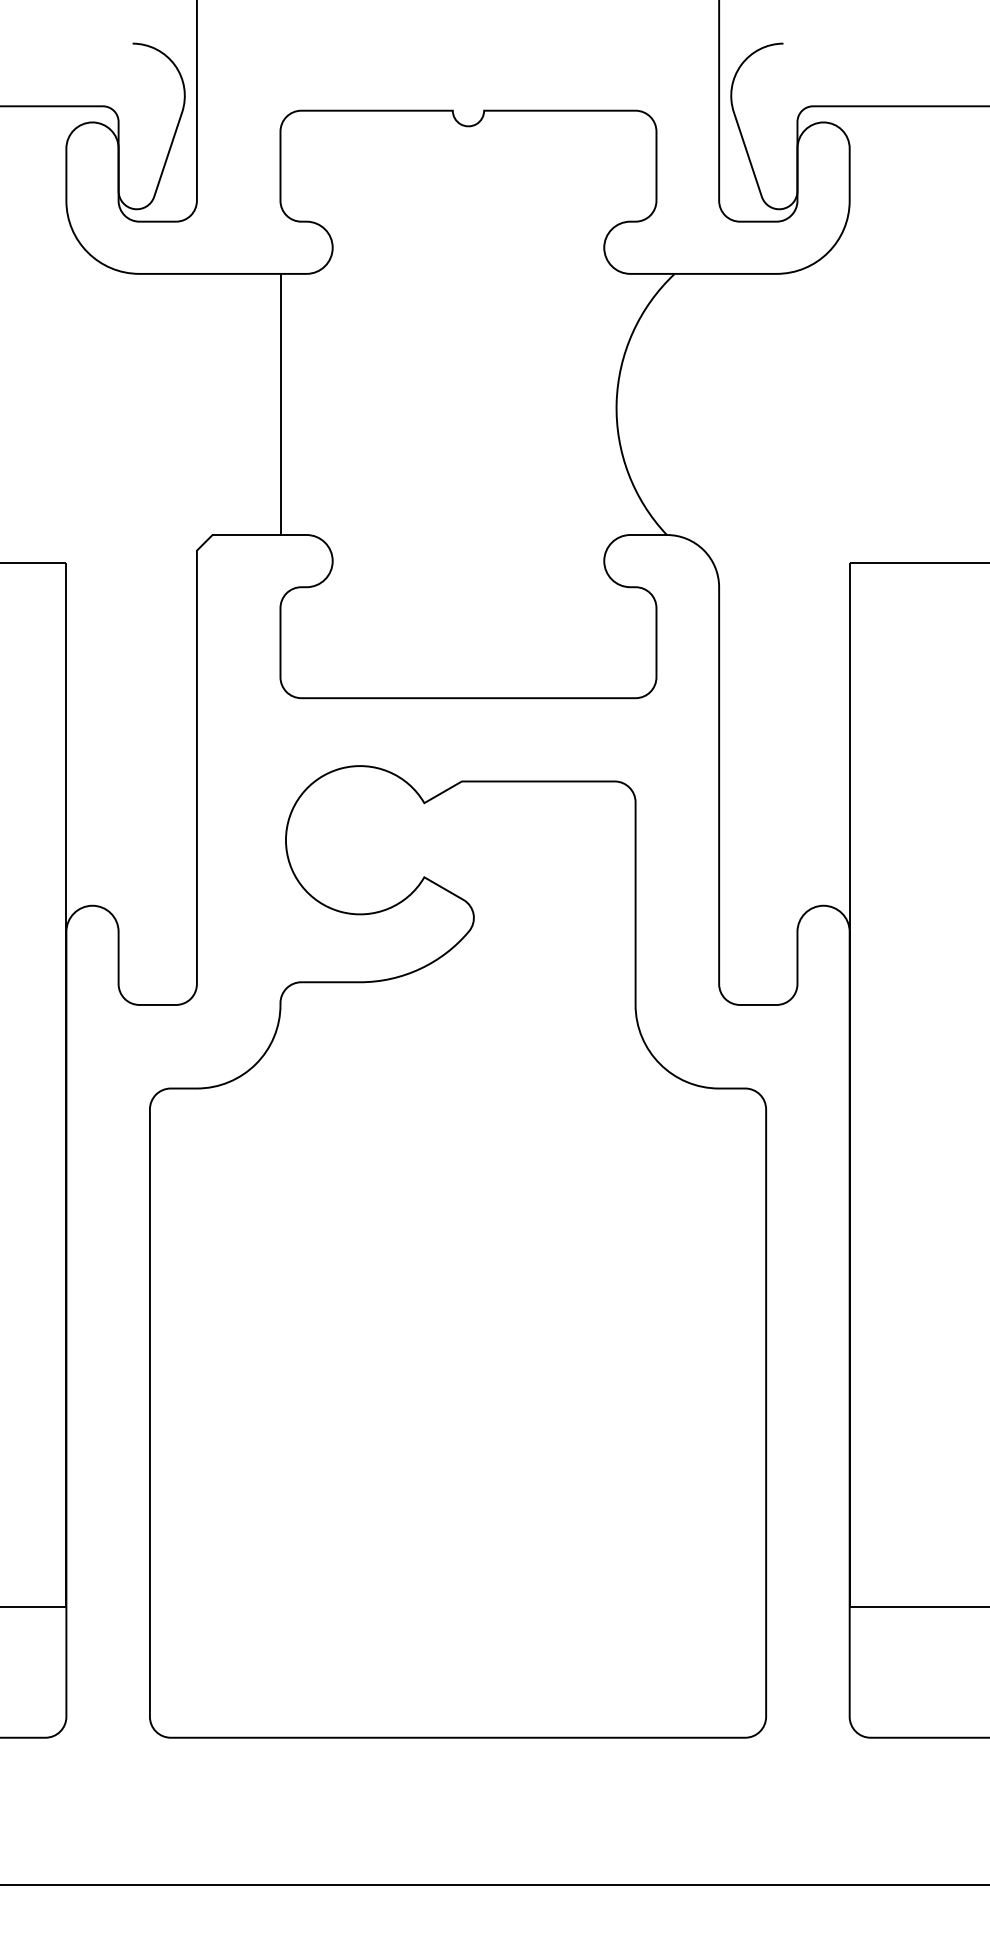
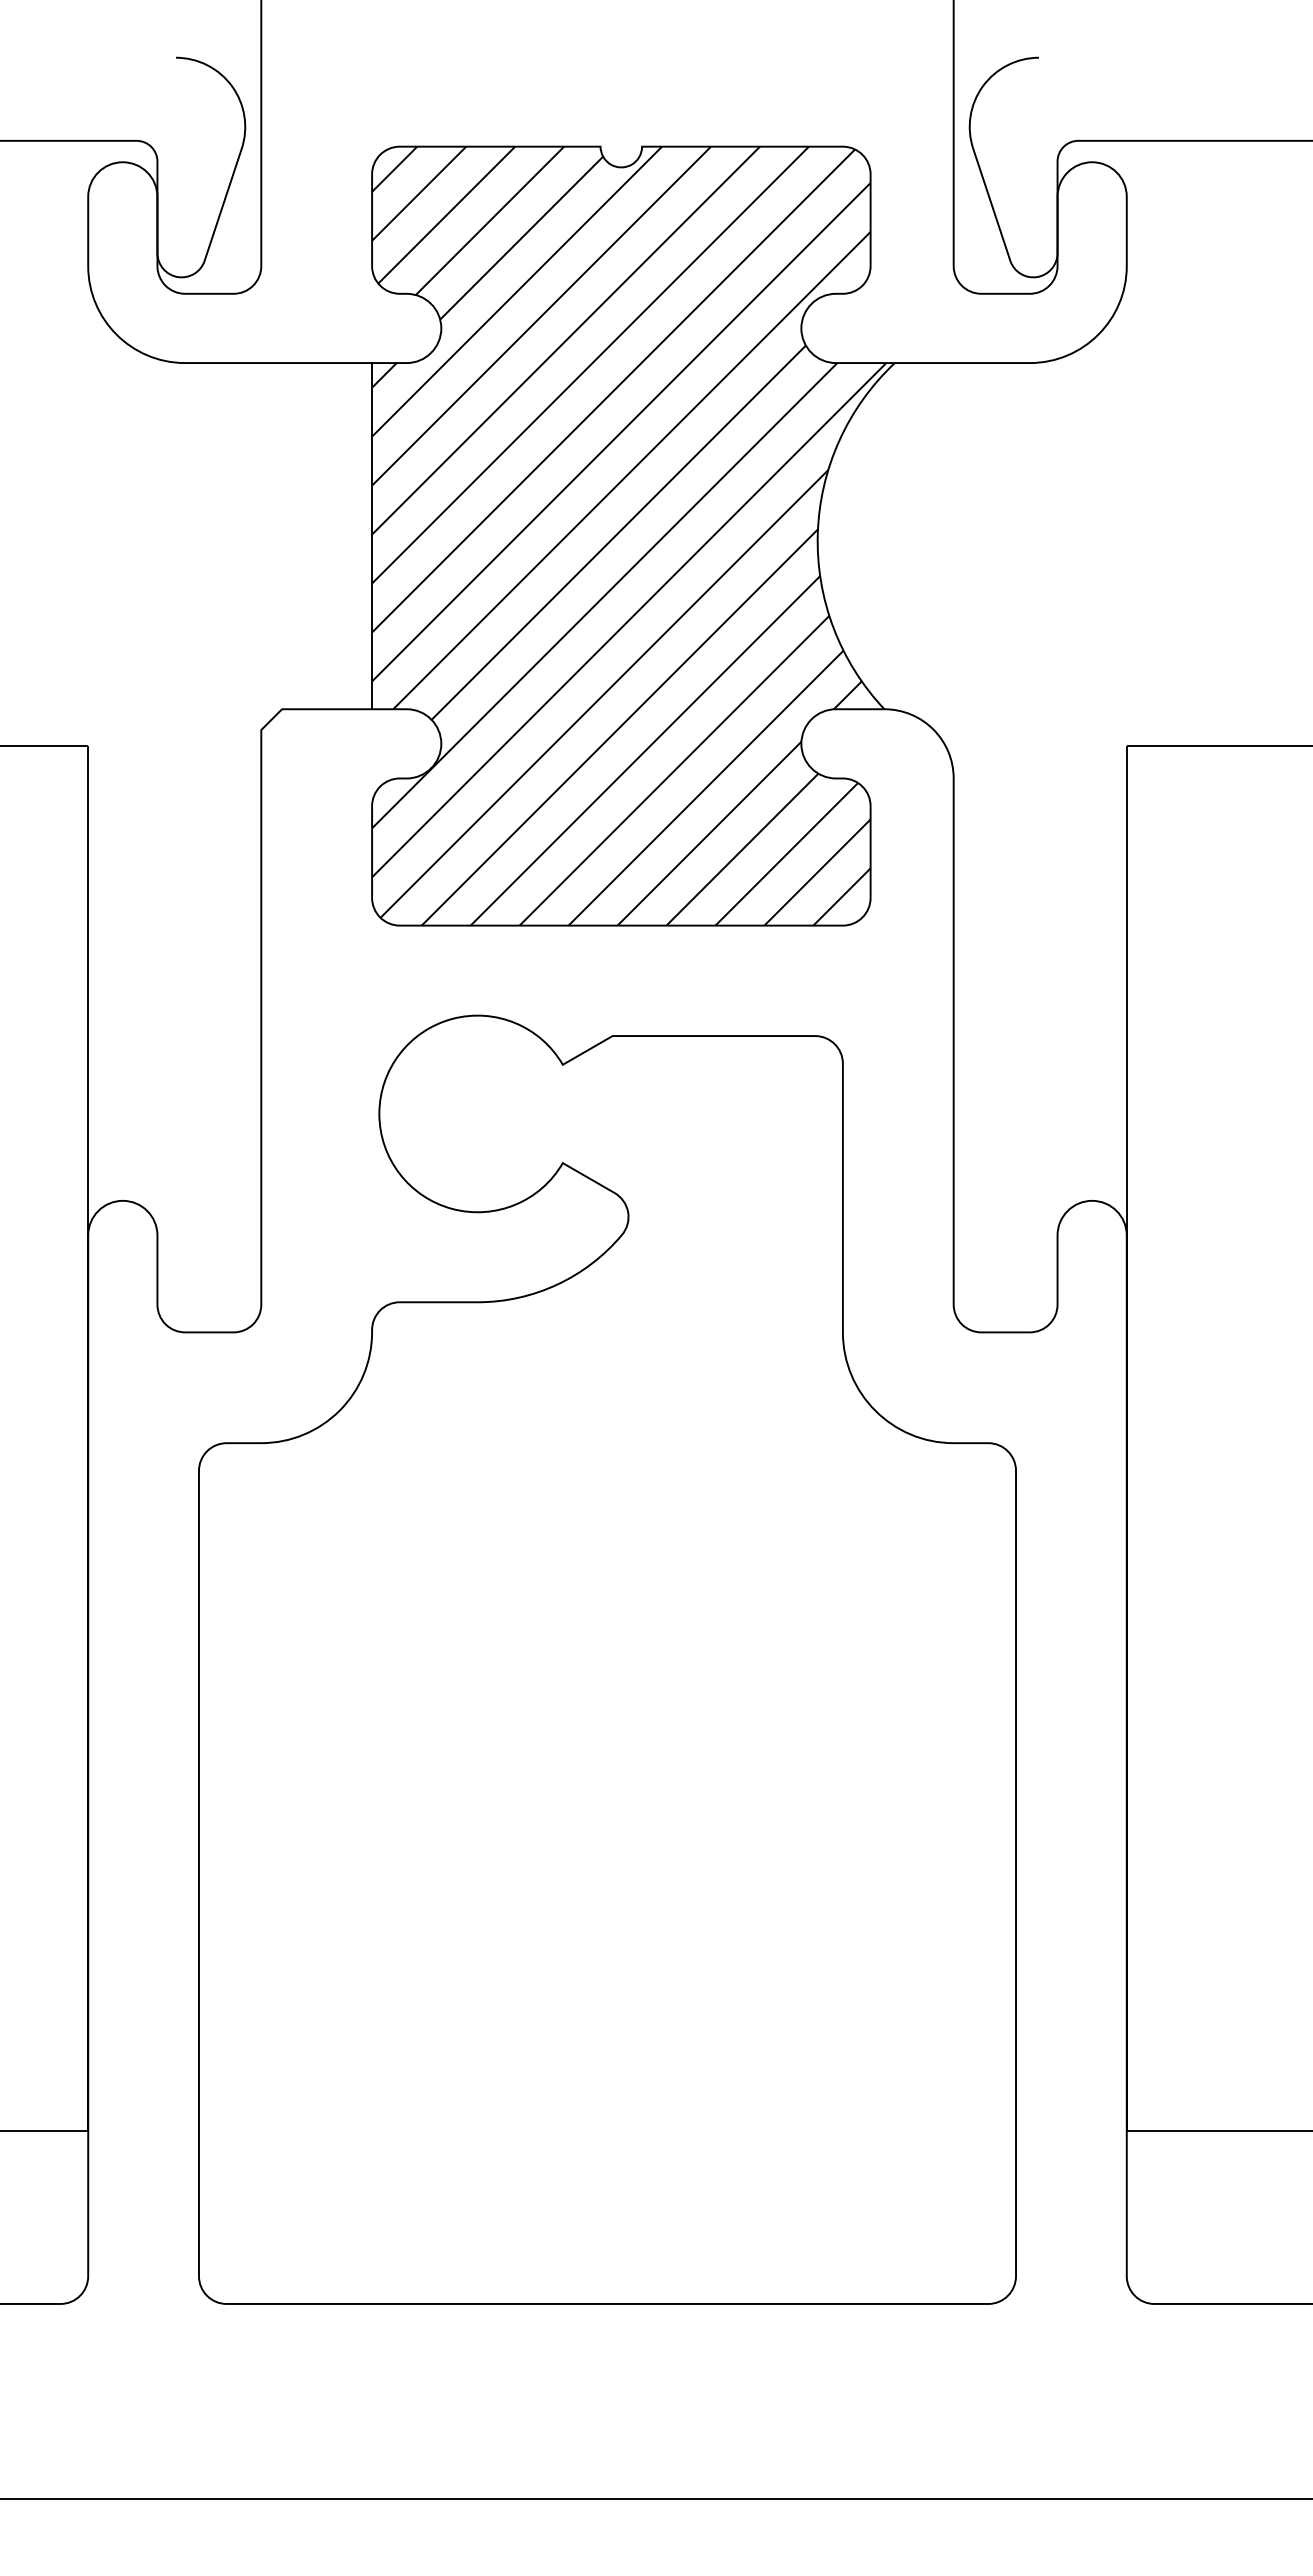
hatch: (474, 403) -> (629, 535), added

